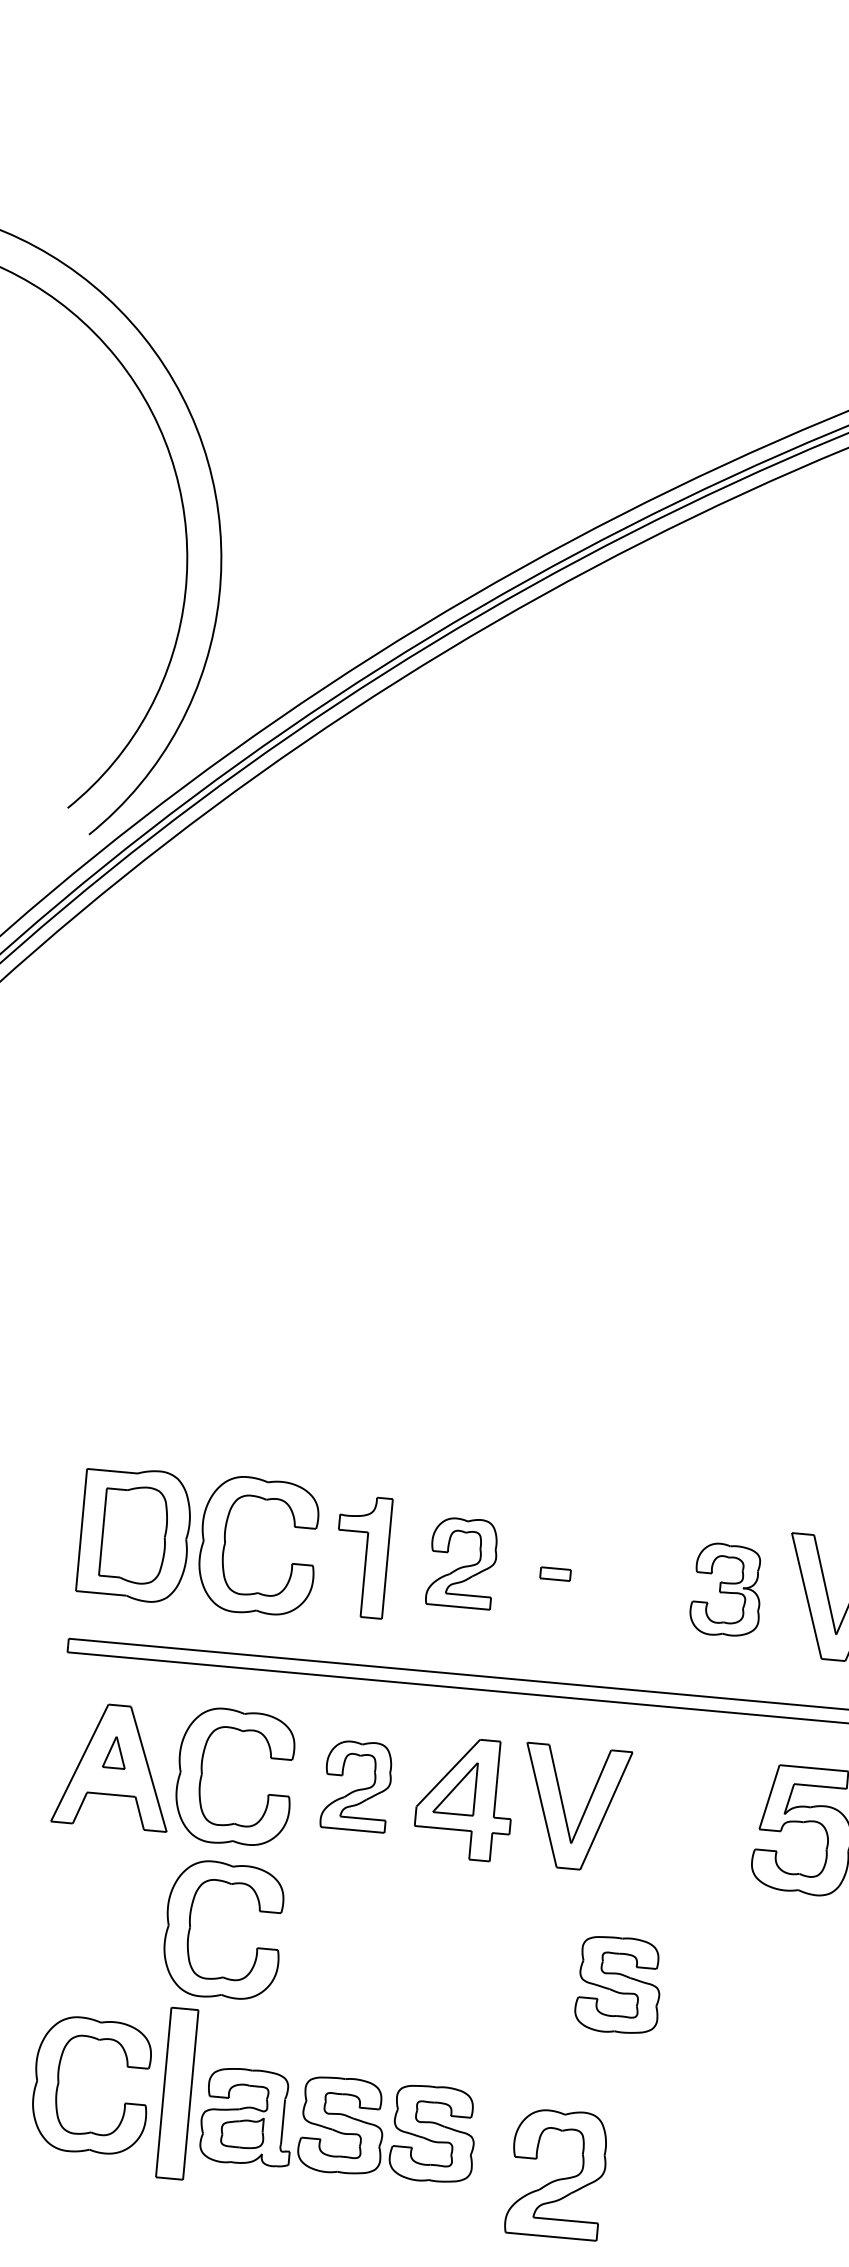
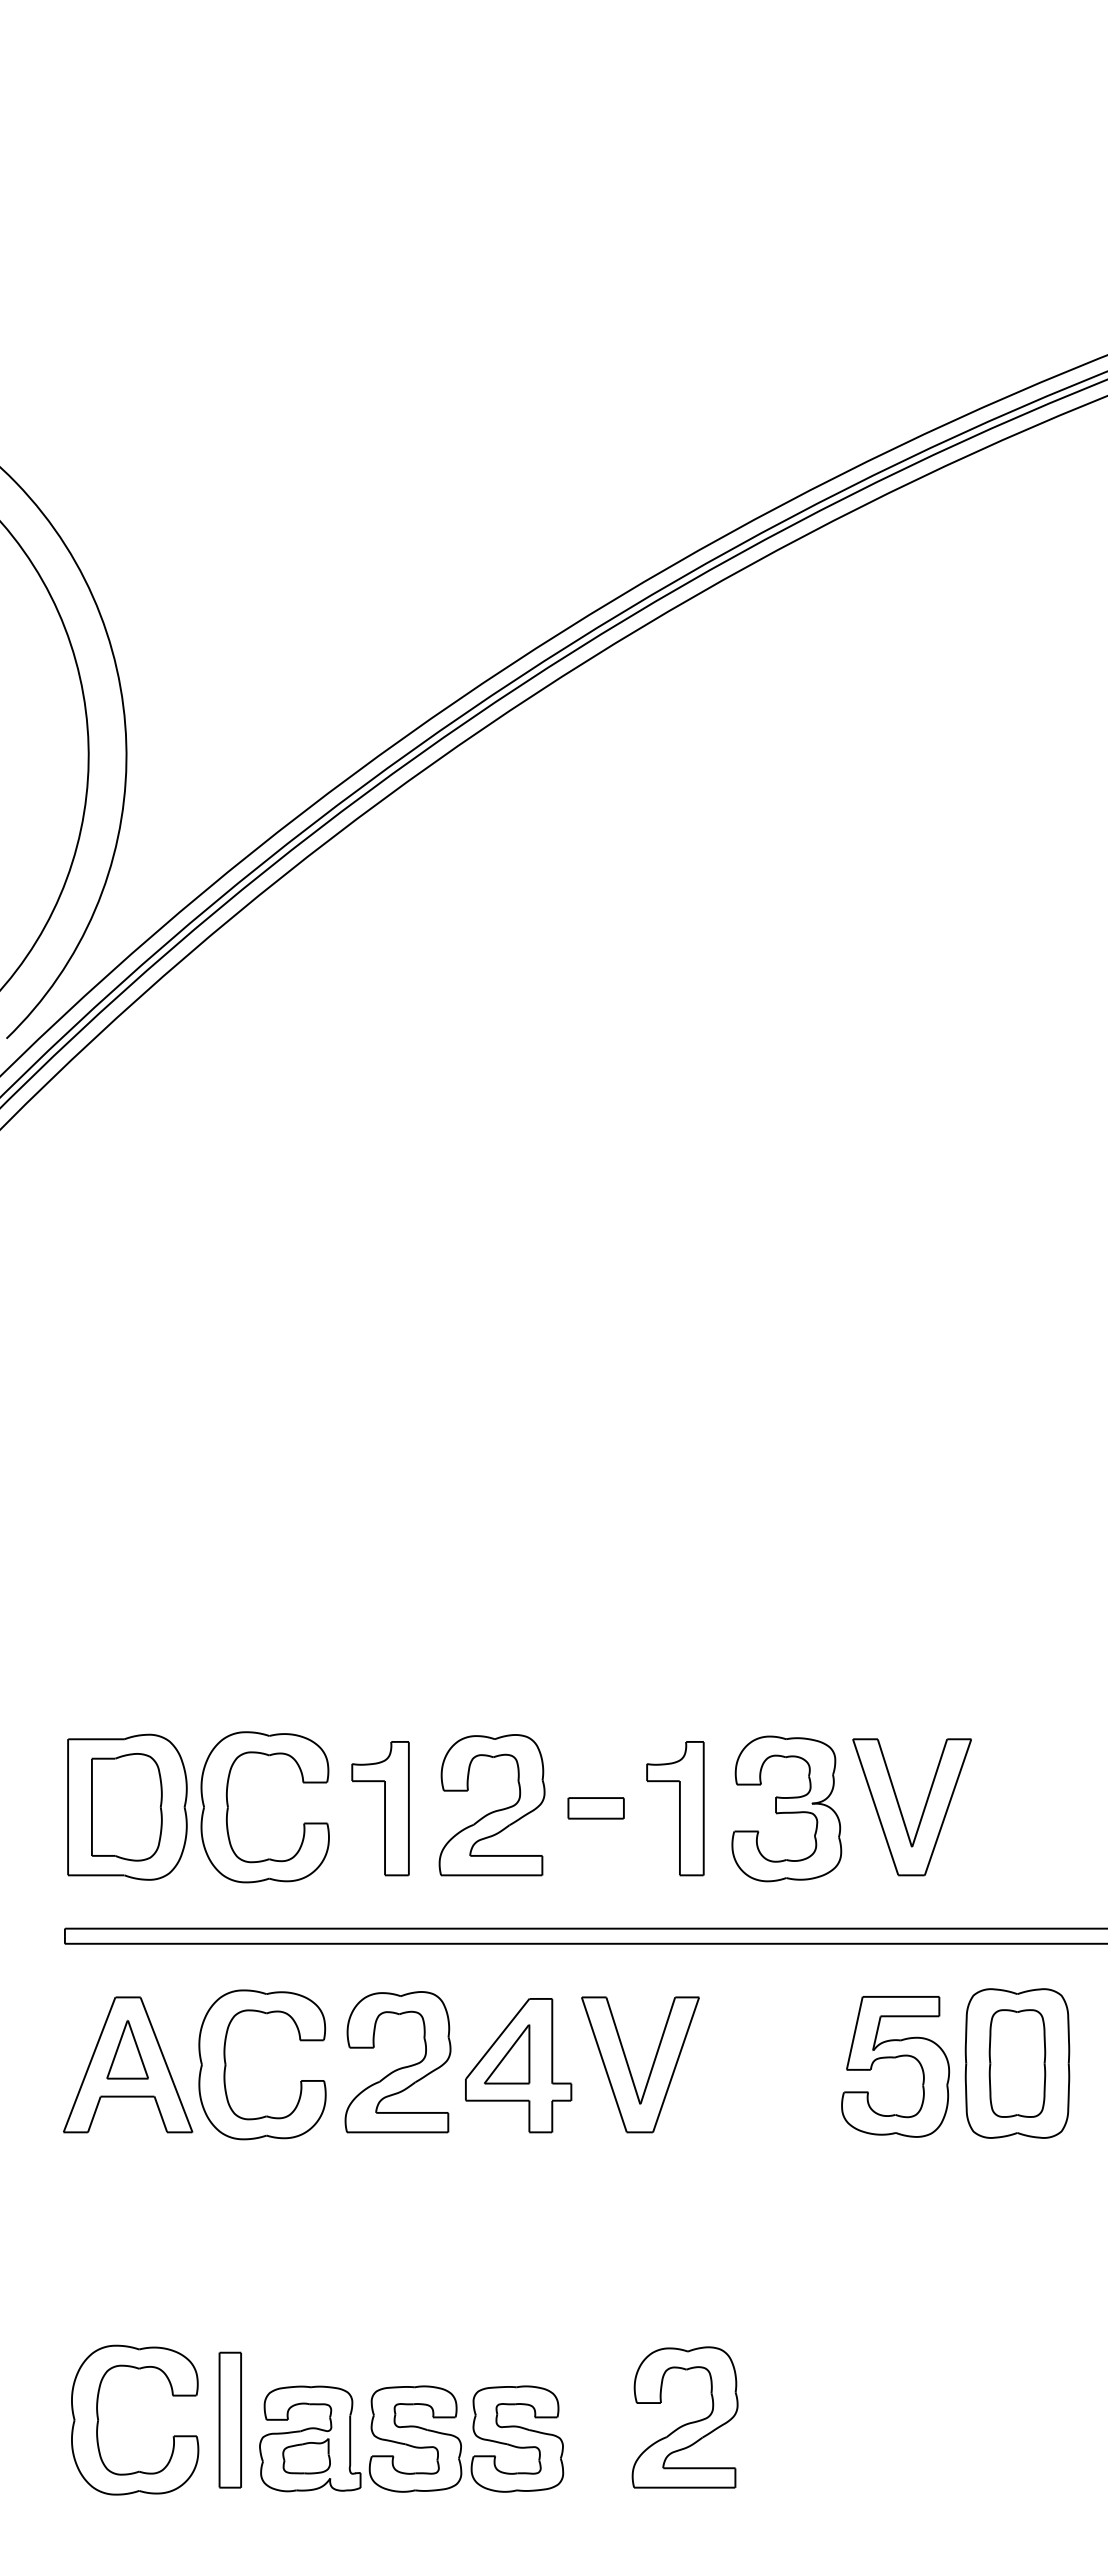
part: (461, 1562) -> (491, 1805), size x1.43
part: (555, 1574) -> (595, 1808), size x1.67
part: (626, 1580) -> (675, 1808), added
part: (726, 1589) -> (786, 1808), size x1.43
part: (115, 1752) -> (127, 2049), size x1.67
part: (356, 1786) -> (397, 2062), size x1.43
part: (190, 1927) -> (228, 2235), removed
part: (619, 1984) -> (707, 2255), removed
part: (176, 2092) -> (229, 2419), size x0.71
part: (557, 2179) -> (685, 2423), moved

